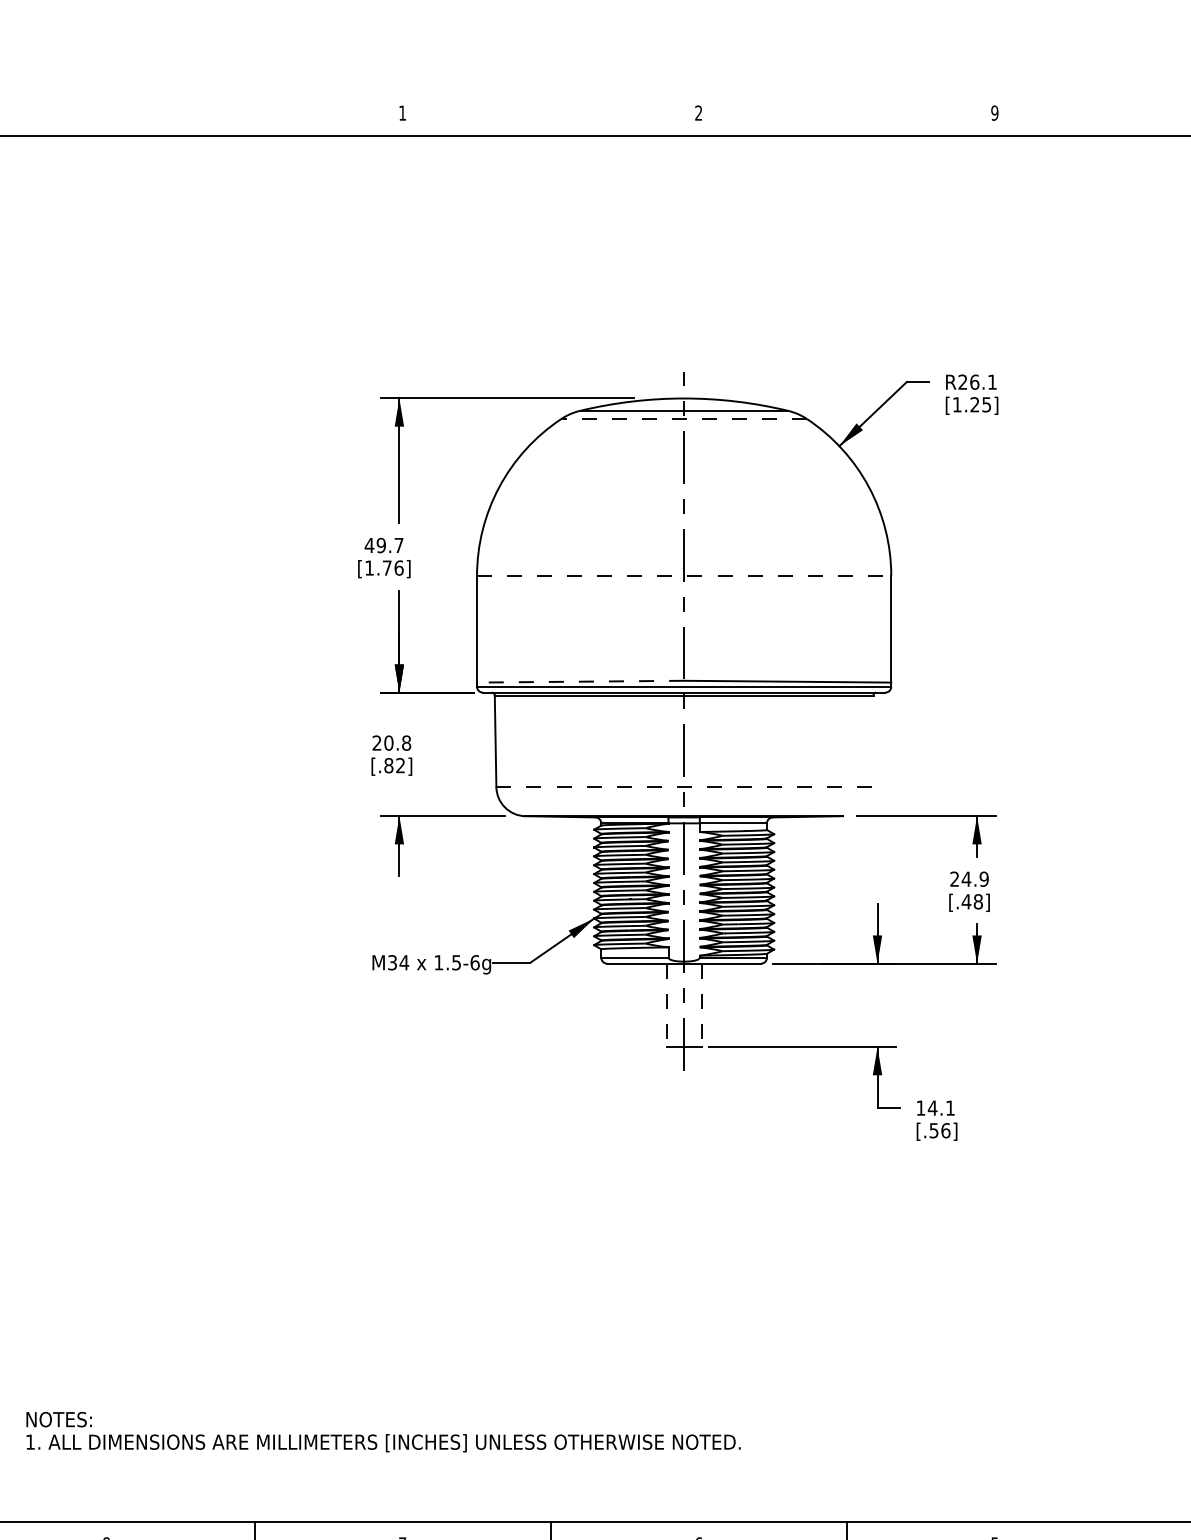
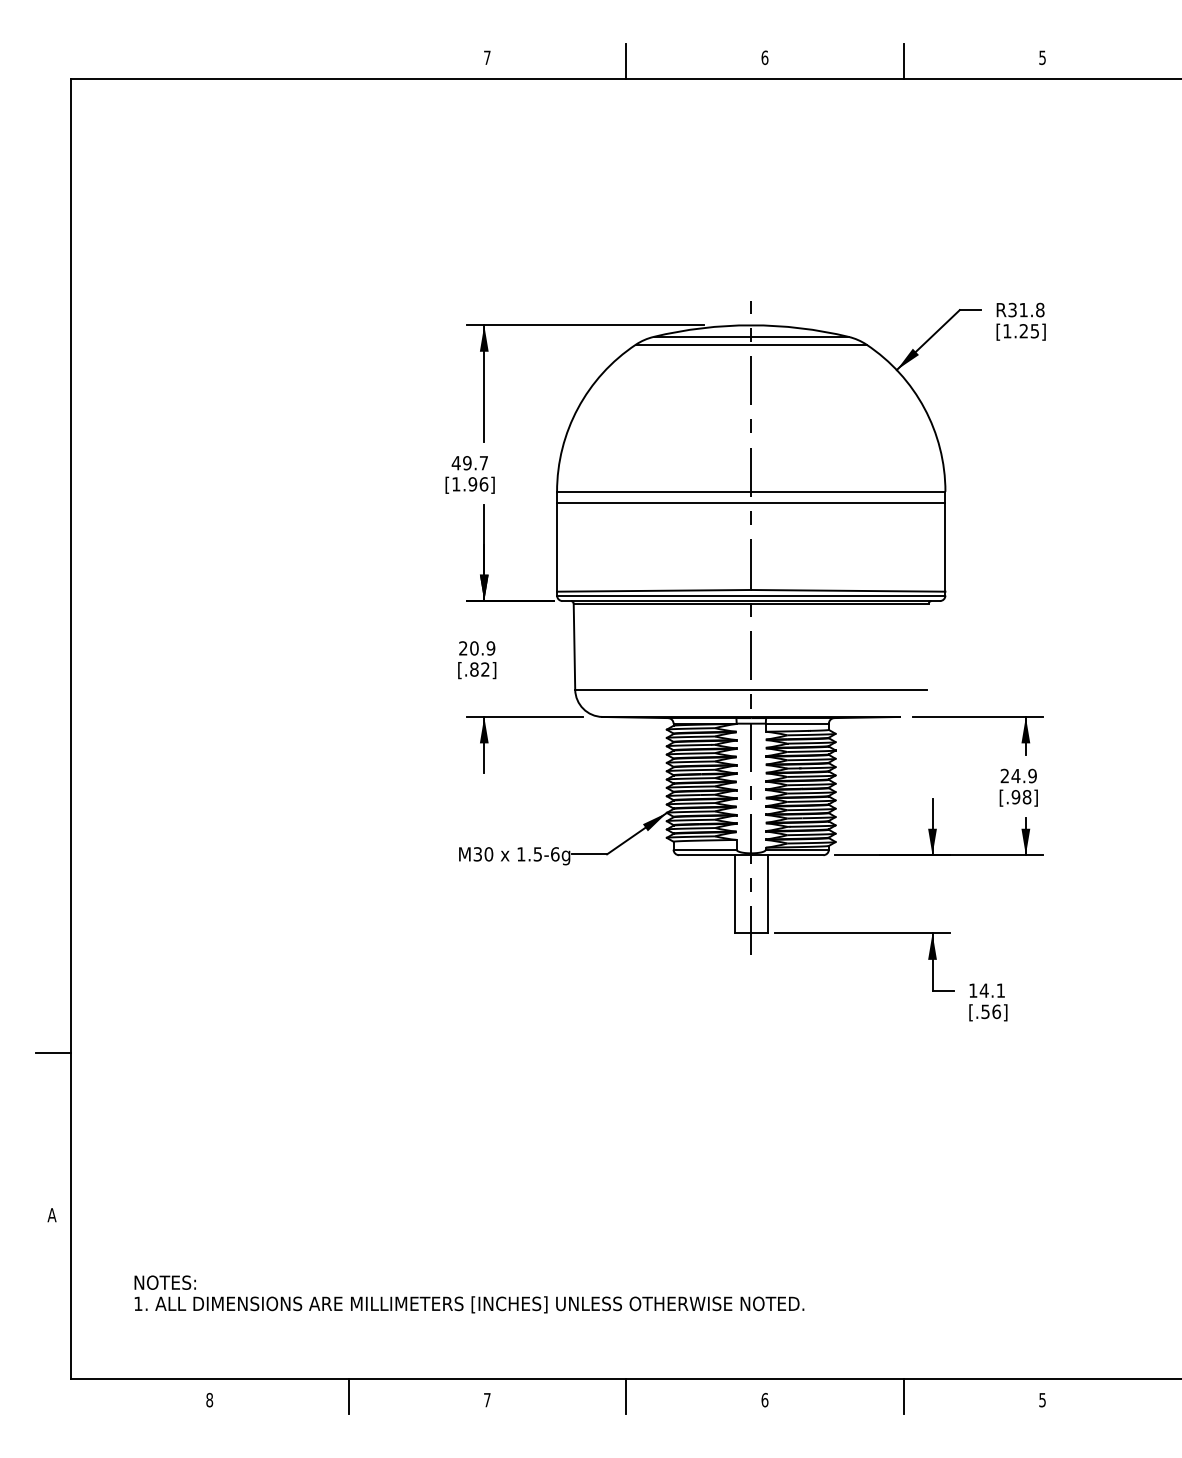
text: (402, 112) -> (487, 57), 1 -> 7
text: (698, 112) -> (764, 57), 2 -> 6
text: (994, 112) -> (1042, 57), 9 -> 5
line: (551, 116) -> (626, 60), added
line: (846, 116) -> (903, 60), added
text: (977, 381) -> (1026, 309), R26.1 -> R31.8
line: (683, 418) -> (750, 344), dashed -> solid
text: (386, 568) -> (472, 484), [1.76] -> [1.96]
line: (684, 575) -> (751, 491), dashed -> solid
line: (684, 587) -> (751, 502), added
line: (579, 681) -> (653, 590), dashed -> solid
text: (406, 743) -> (490, 648), 20.8 -> 20.9
line: (684, 786) -> (751, 689), dashed -> solid
text: (966, 902) -> (1015, 797), [.48] -> [.98]
text: (403, 962) -> (488, 854), M34 -> M30
line: (666, 1005) -> (734, 894), dashed -> solid
line: (701, 1005) -> (767, 894), dashed -> solid

